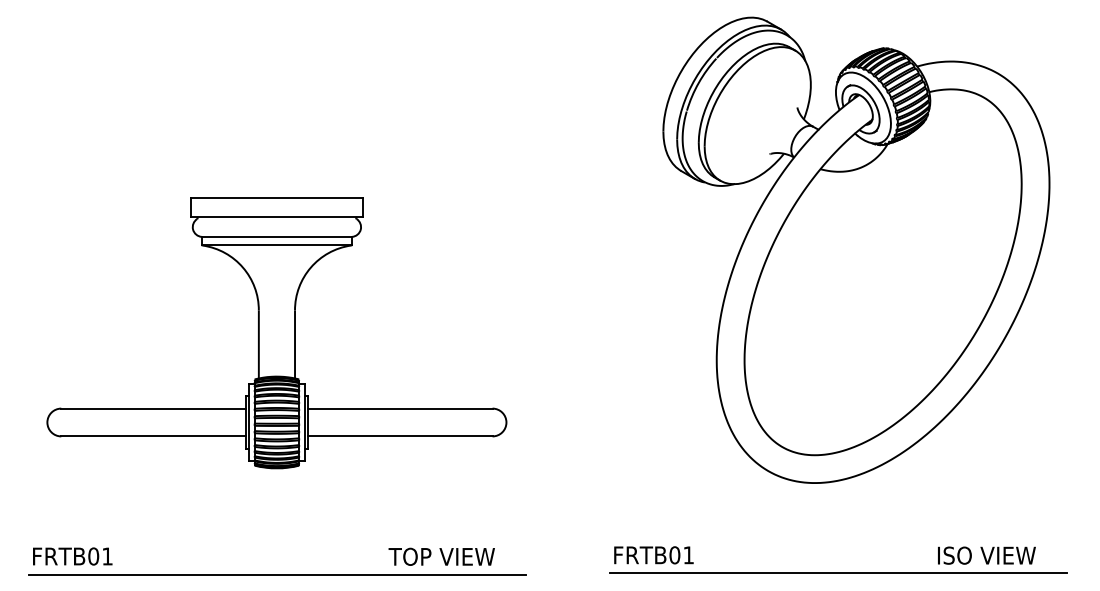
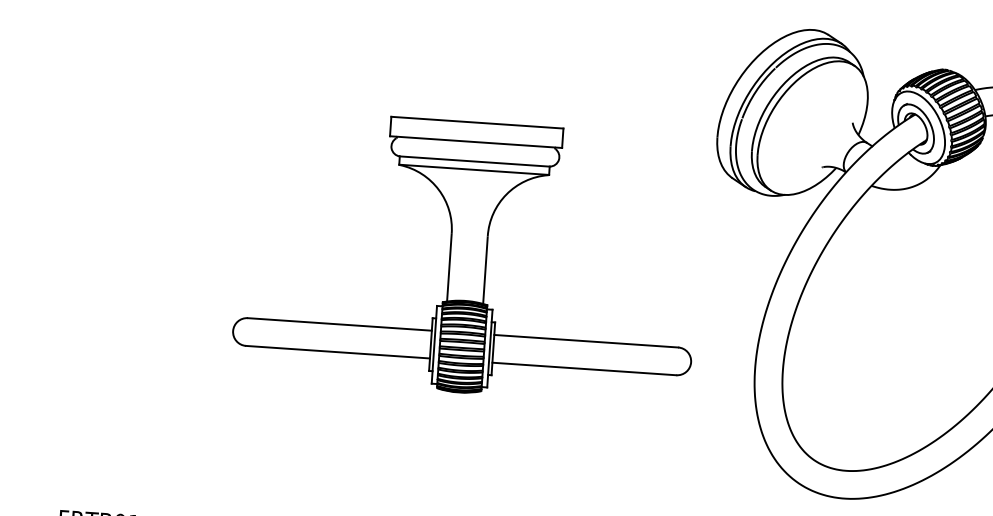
part: (276, 333) -> (467, 257), moved

